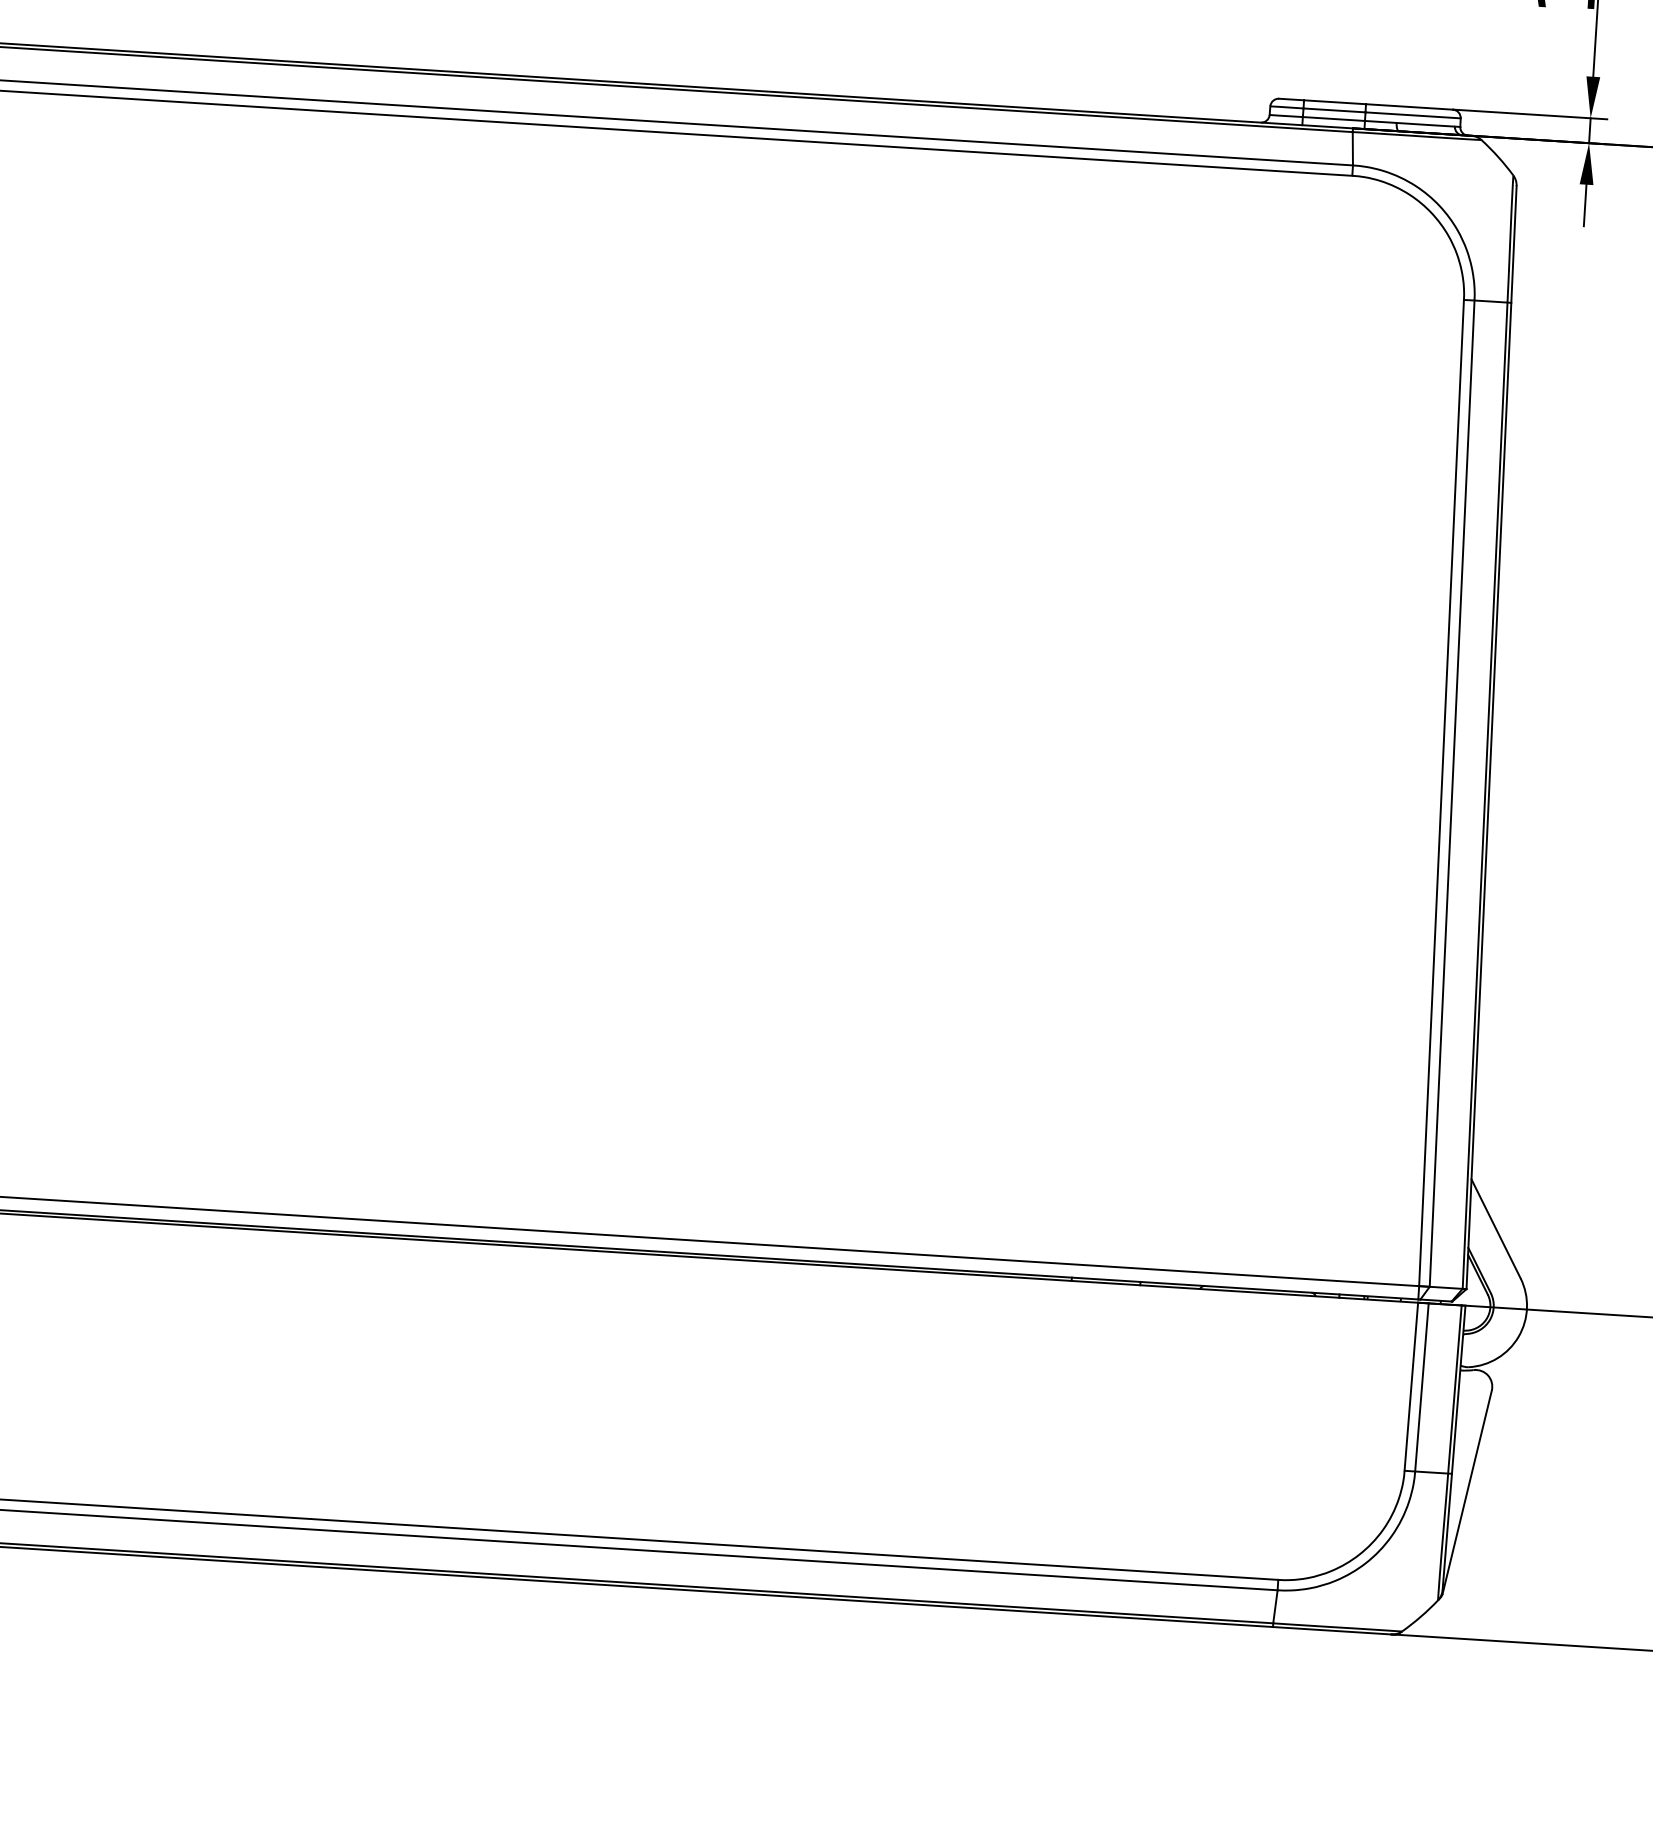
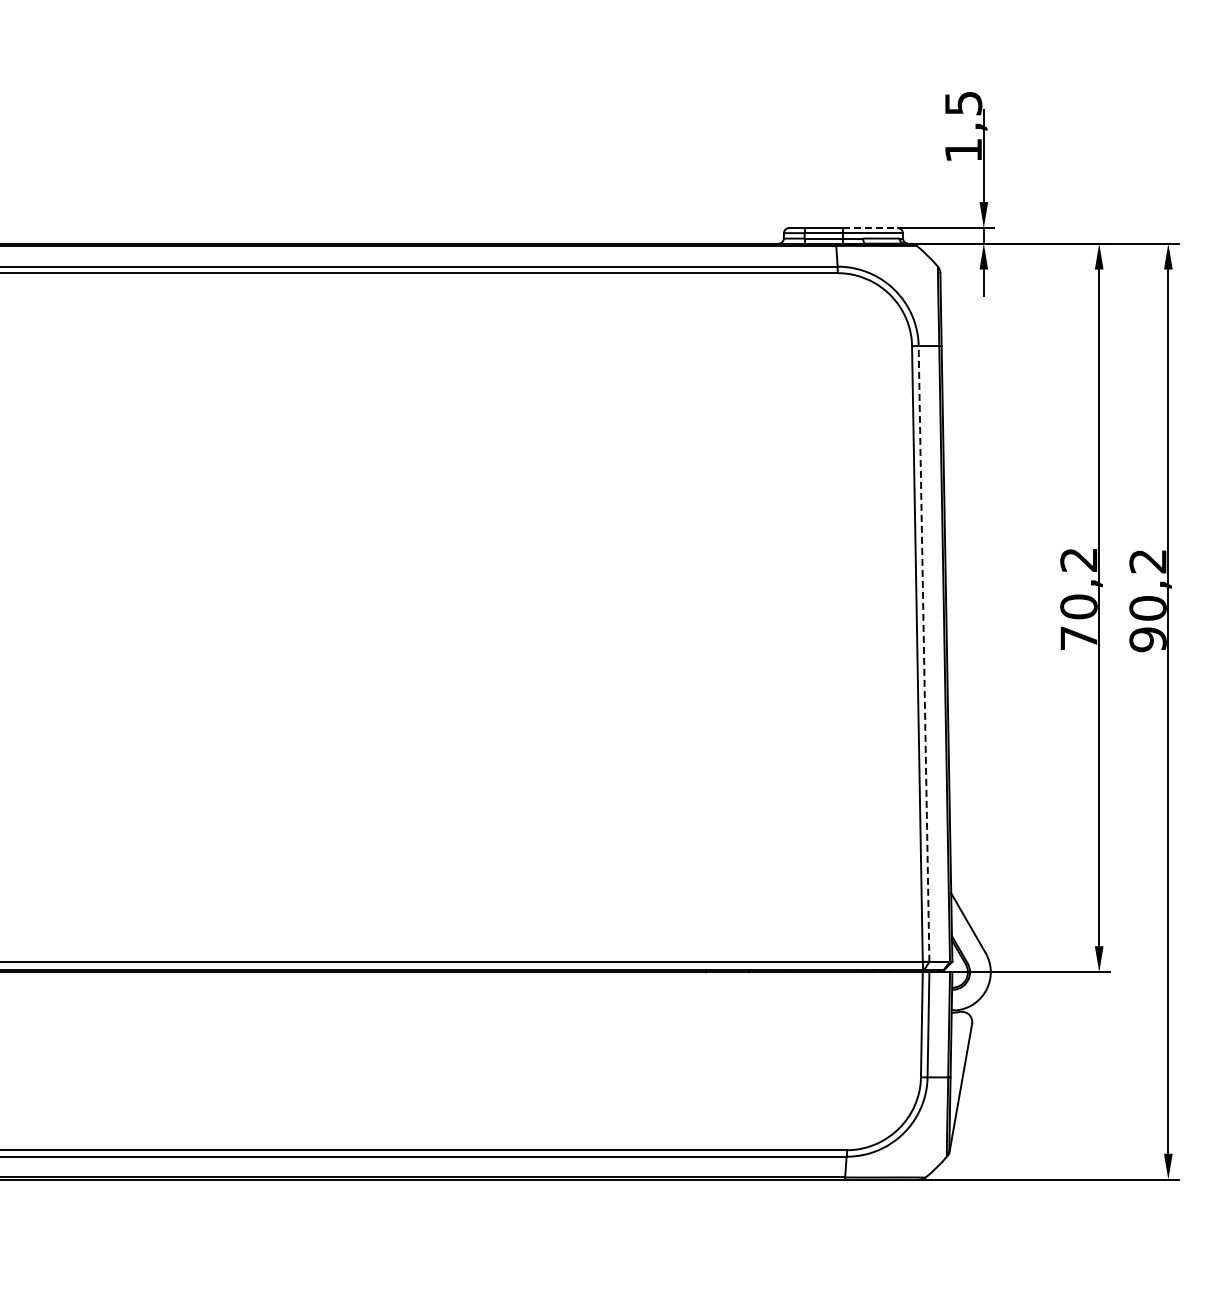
line: (1410, 107) -> (871, 228), solid -> dashed
line: (1452, 793) -> (924, 653), solid -> dashed

